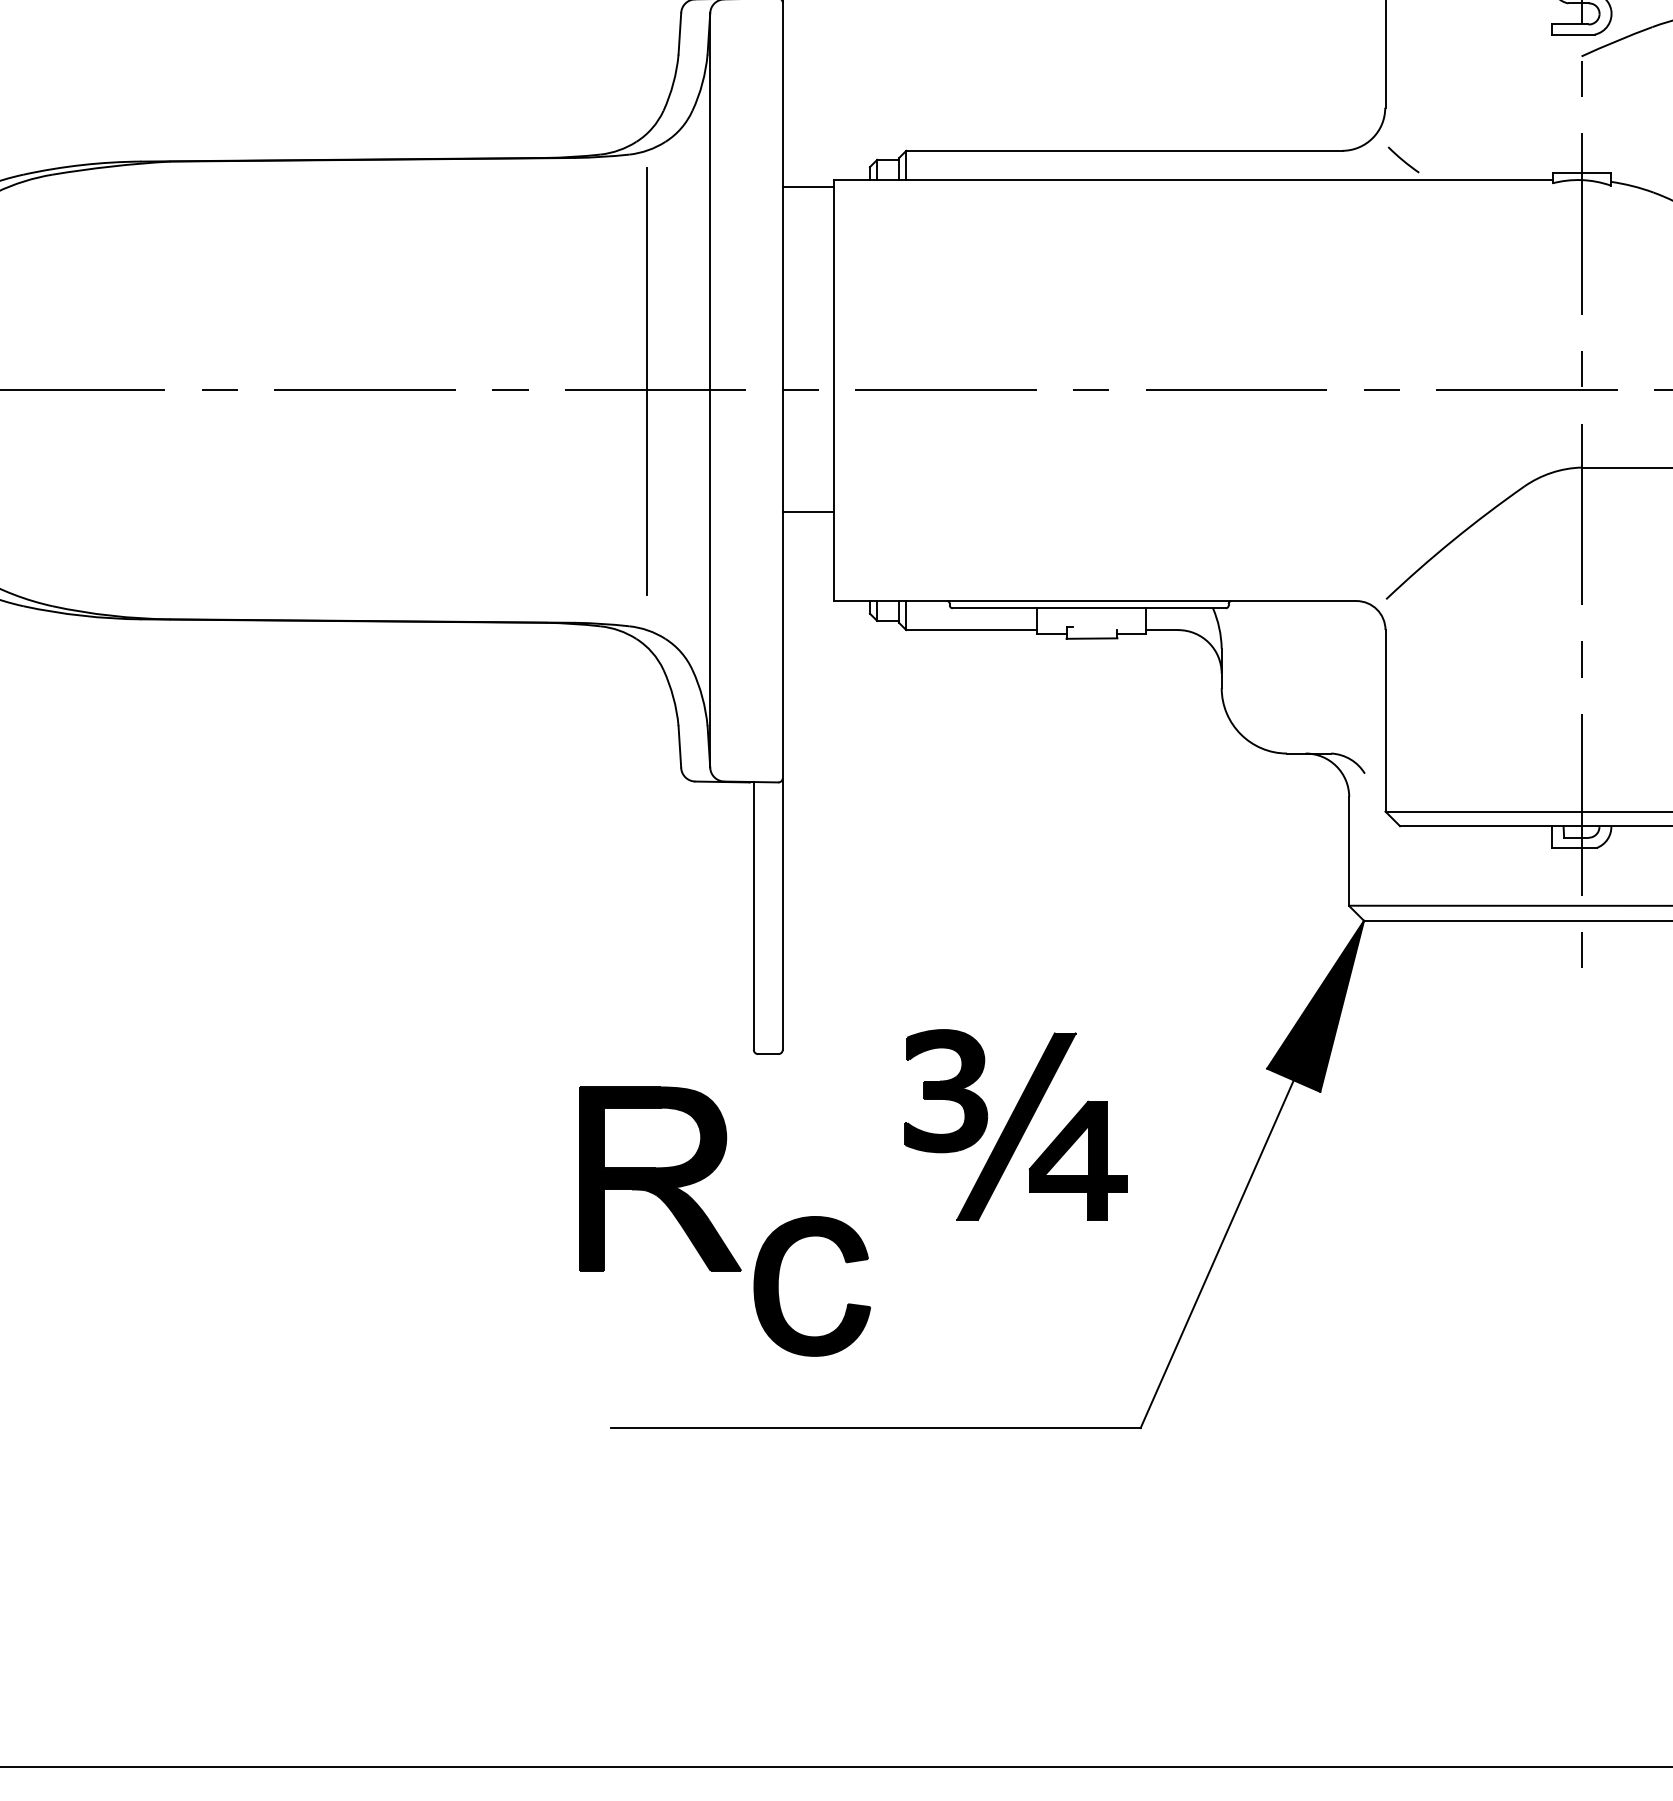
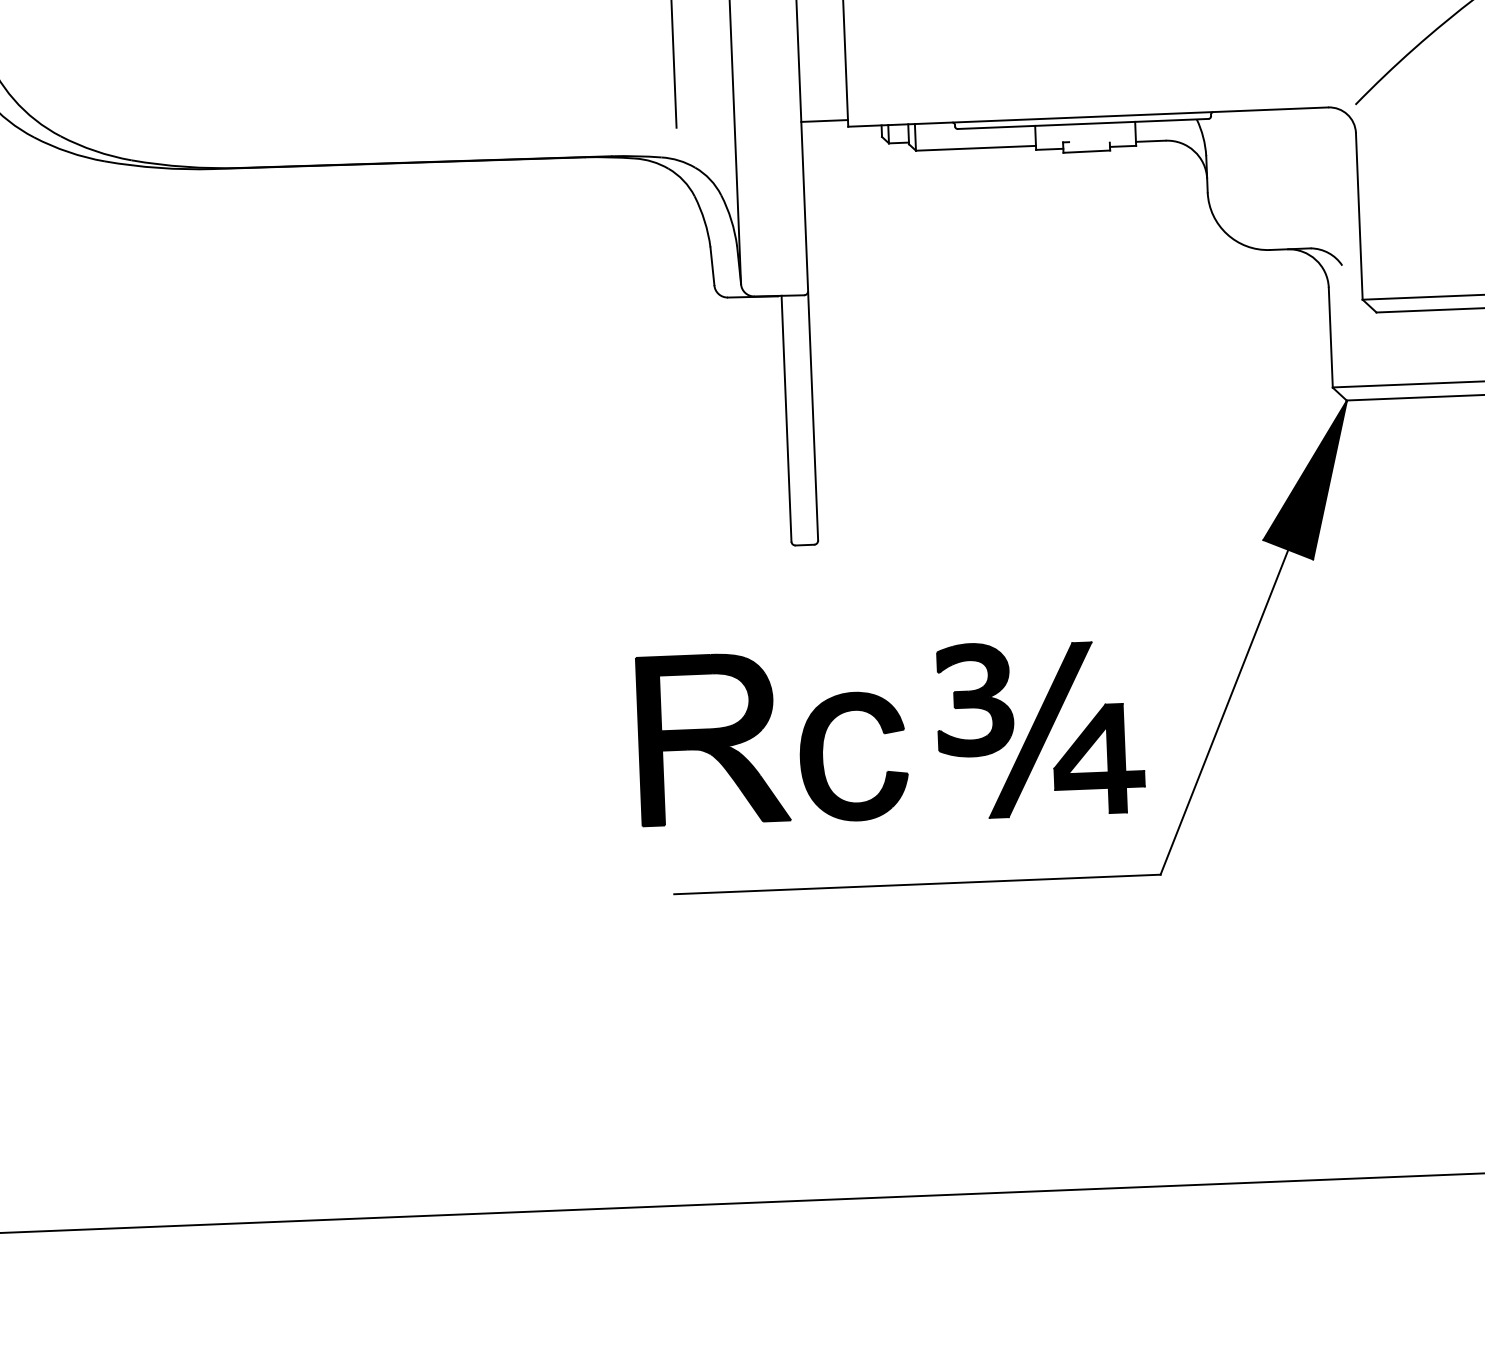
line: (807, 511) -> (823, 120), moved
part: (1015, 1124) -> (1039, 728), moved
part: (660, 1178) -> (713, 738), moved

